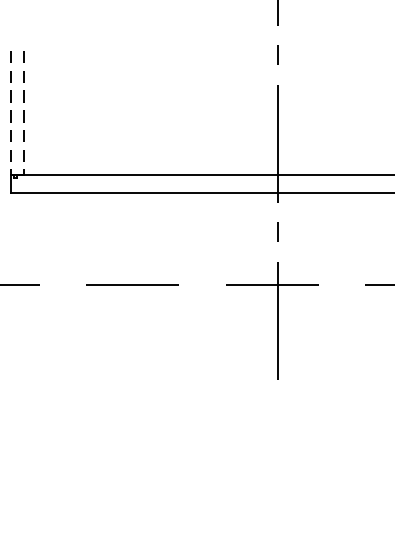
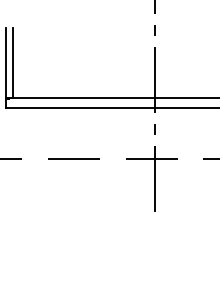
line: (11, 113) -> (6, 63), dashed -> solid
line: (24, 113) -> (13, 63), dashed -> solid

